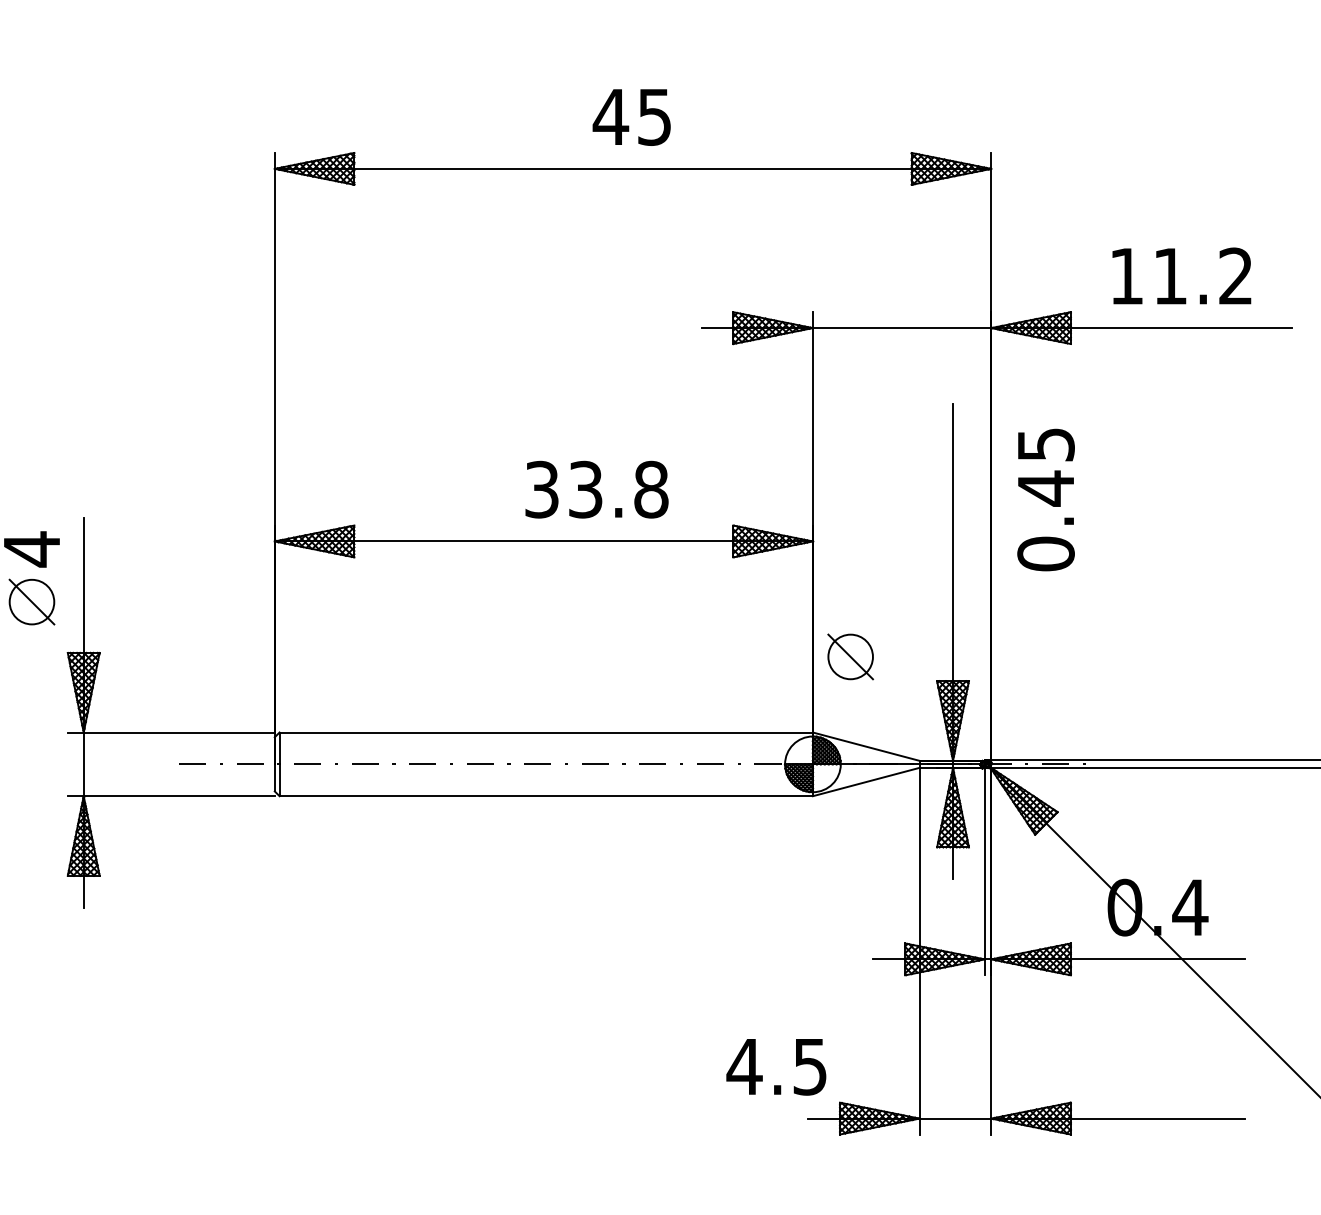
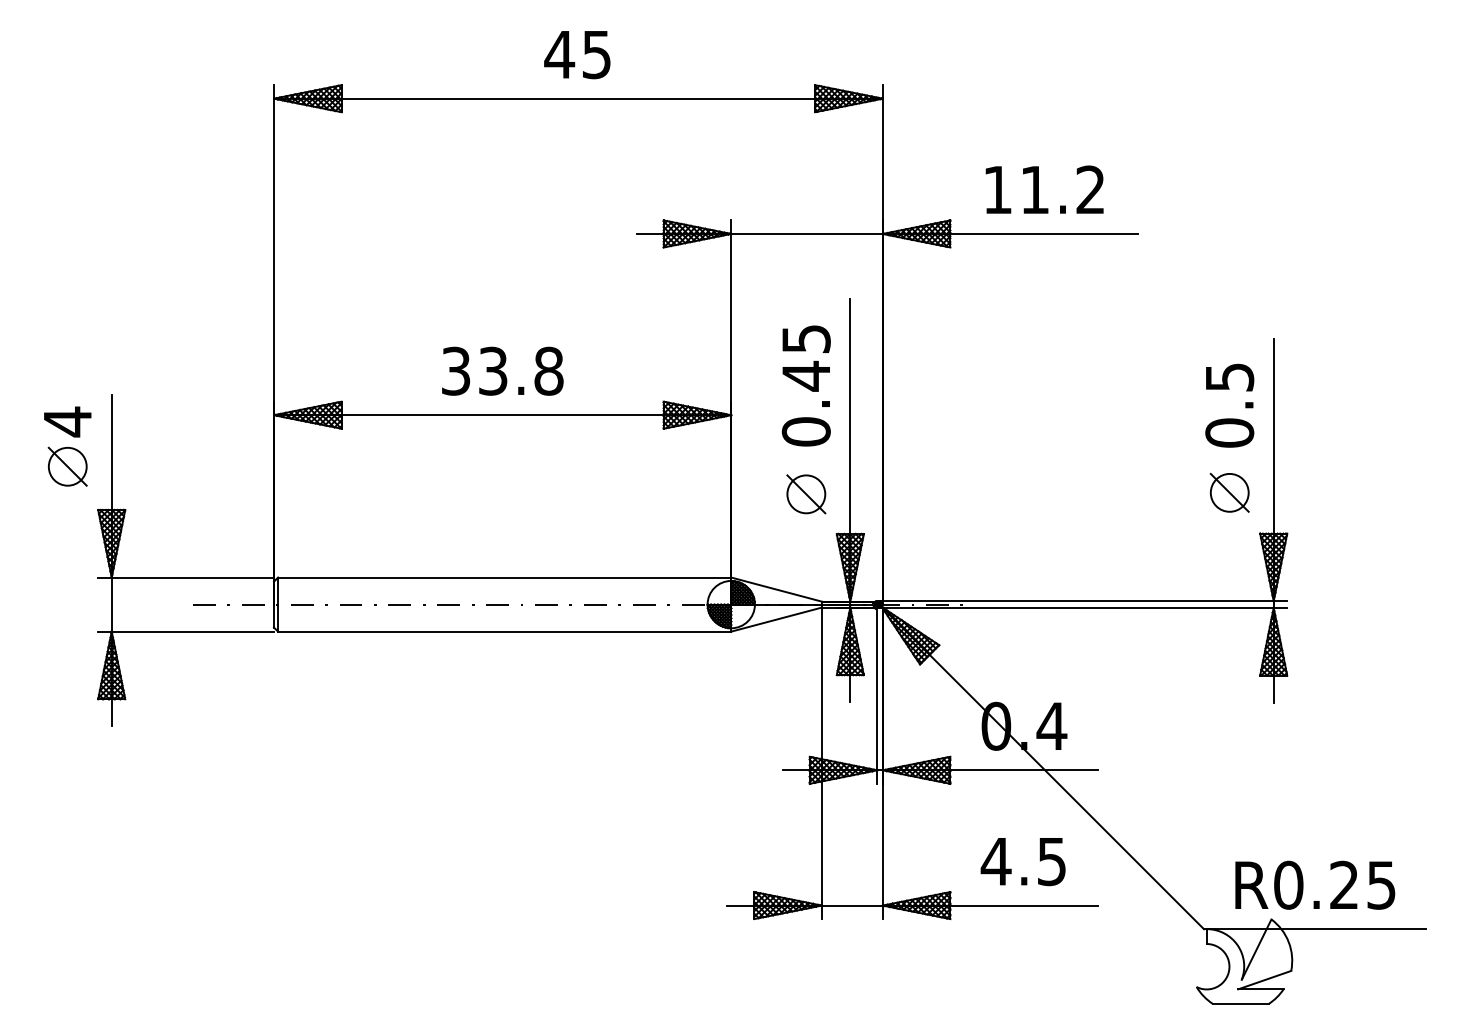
text: (596, 488) -> (502, 370), moved
text: (1045, 499) -> (805, 385), moved
part: (850, 657) -> (806, 494), moved
text: (775, 1067) -> (1022, 862), moved

